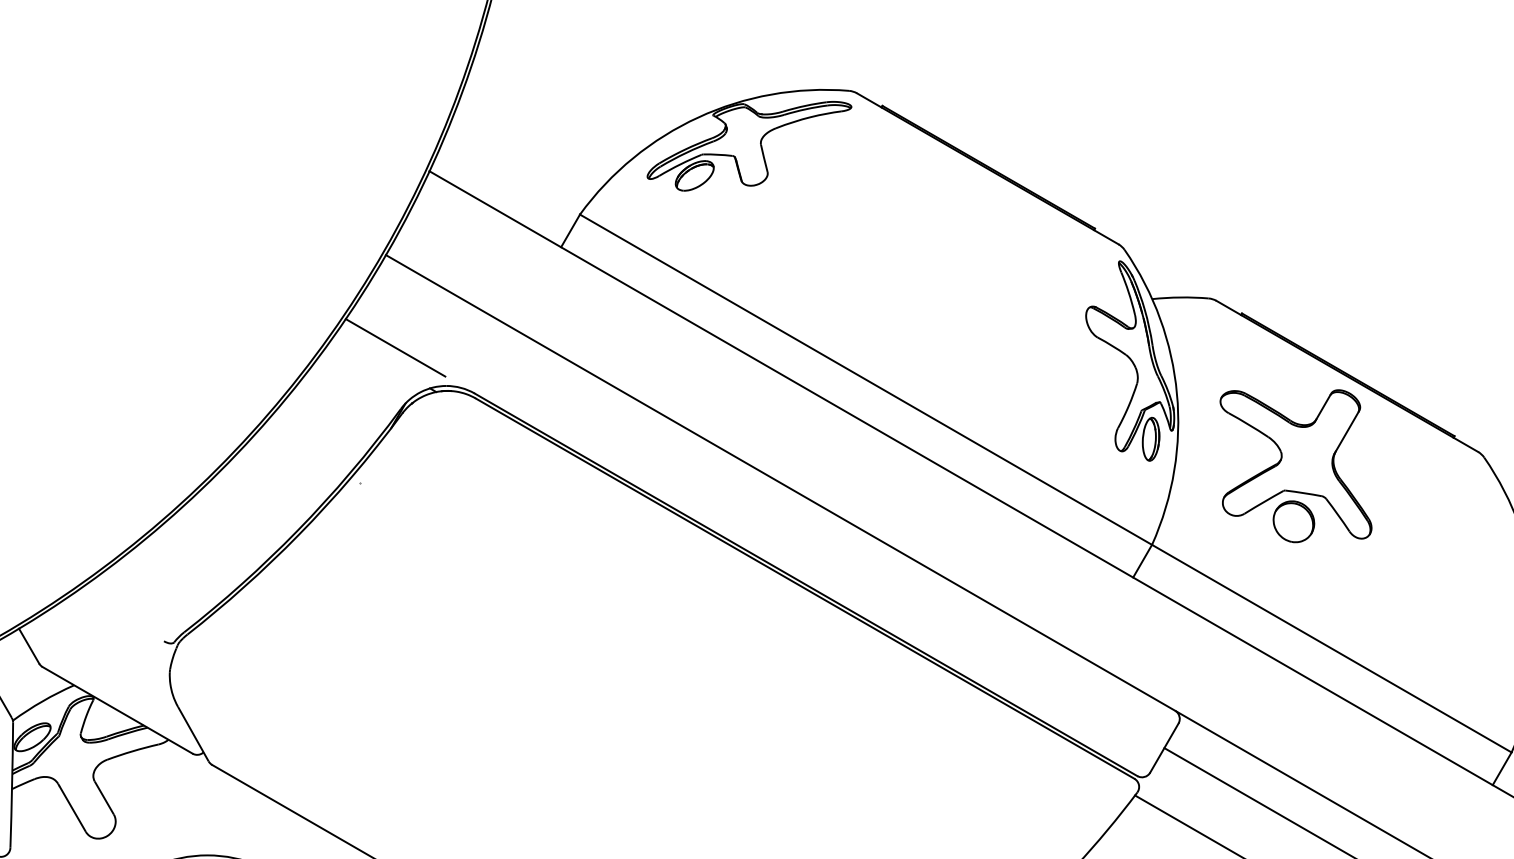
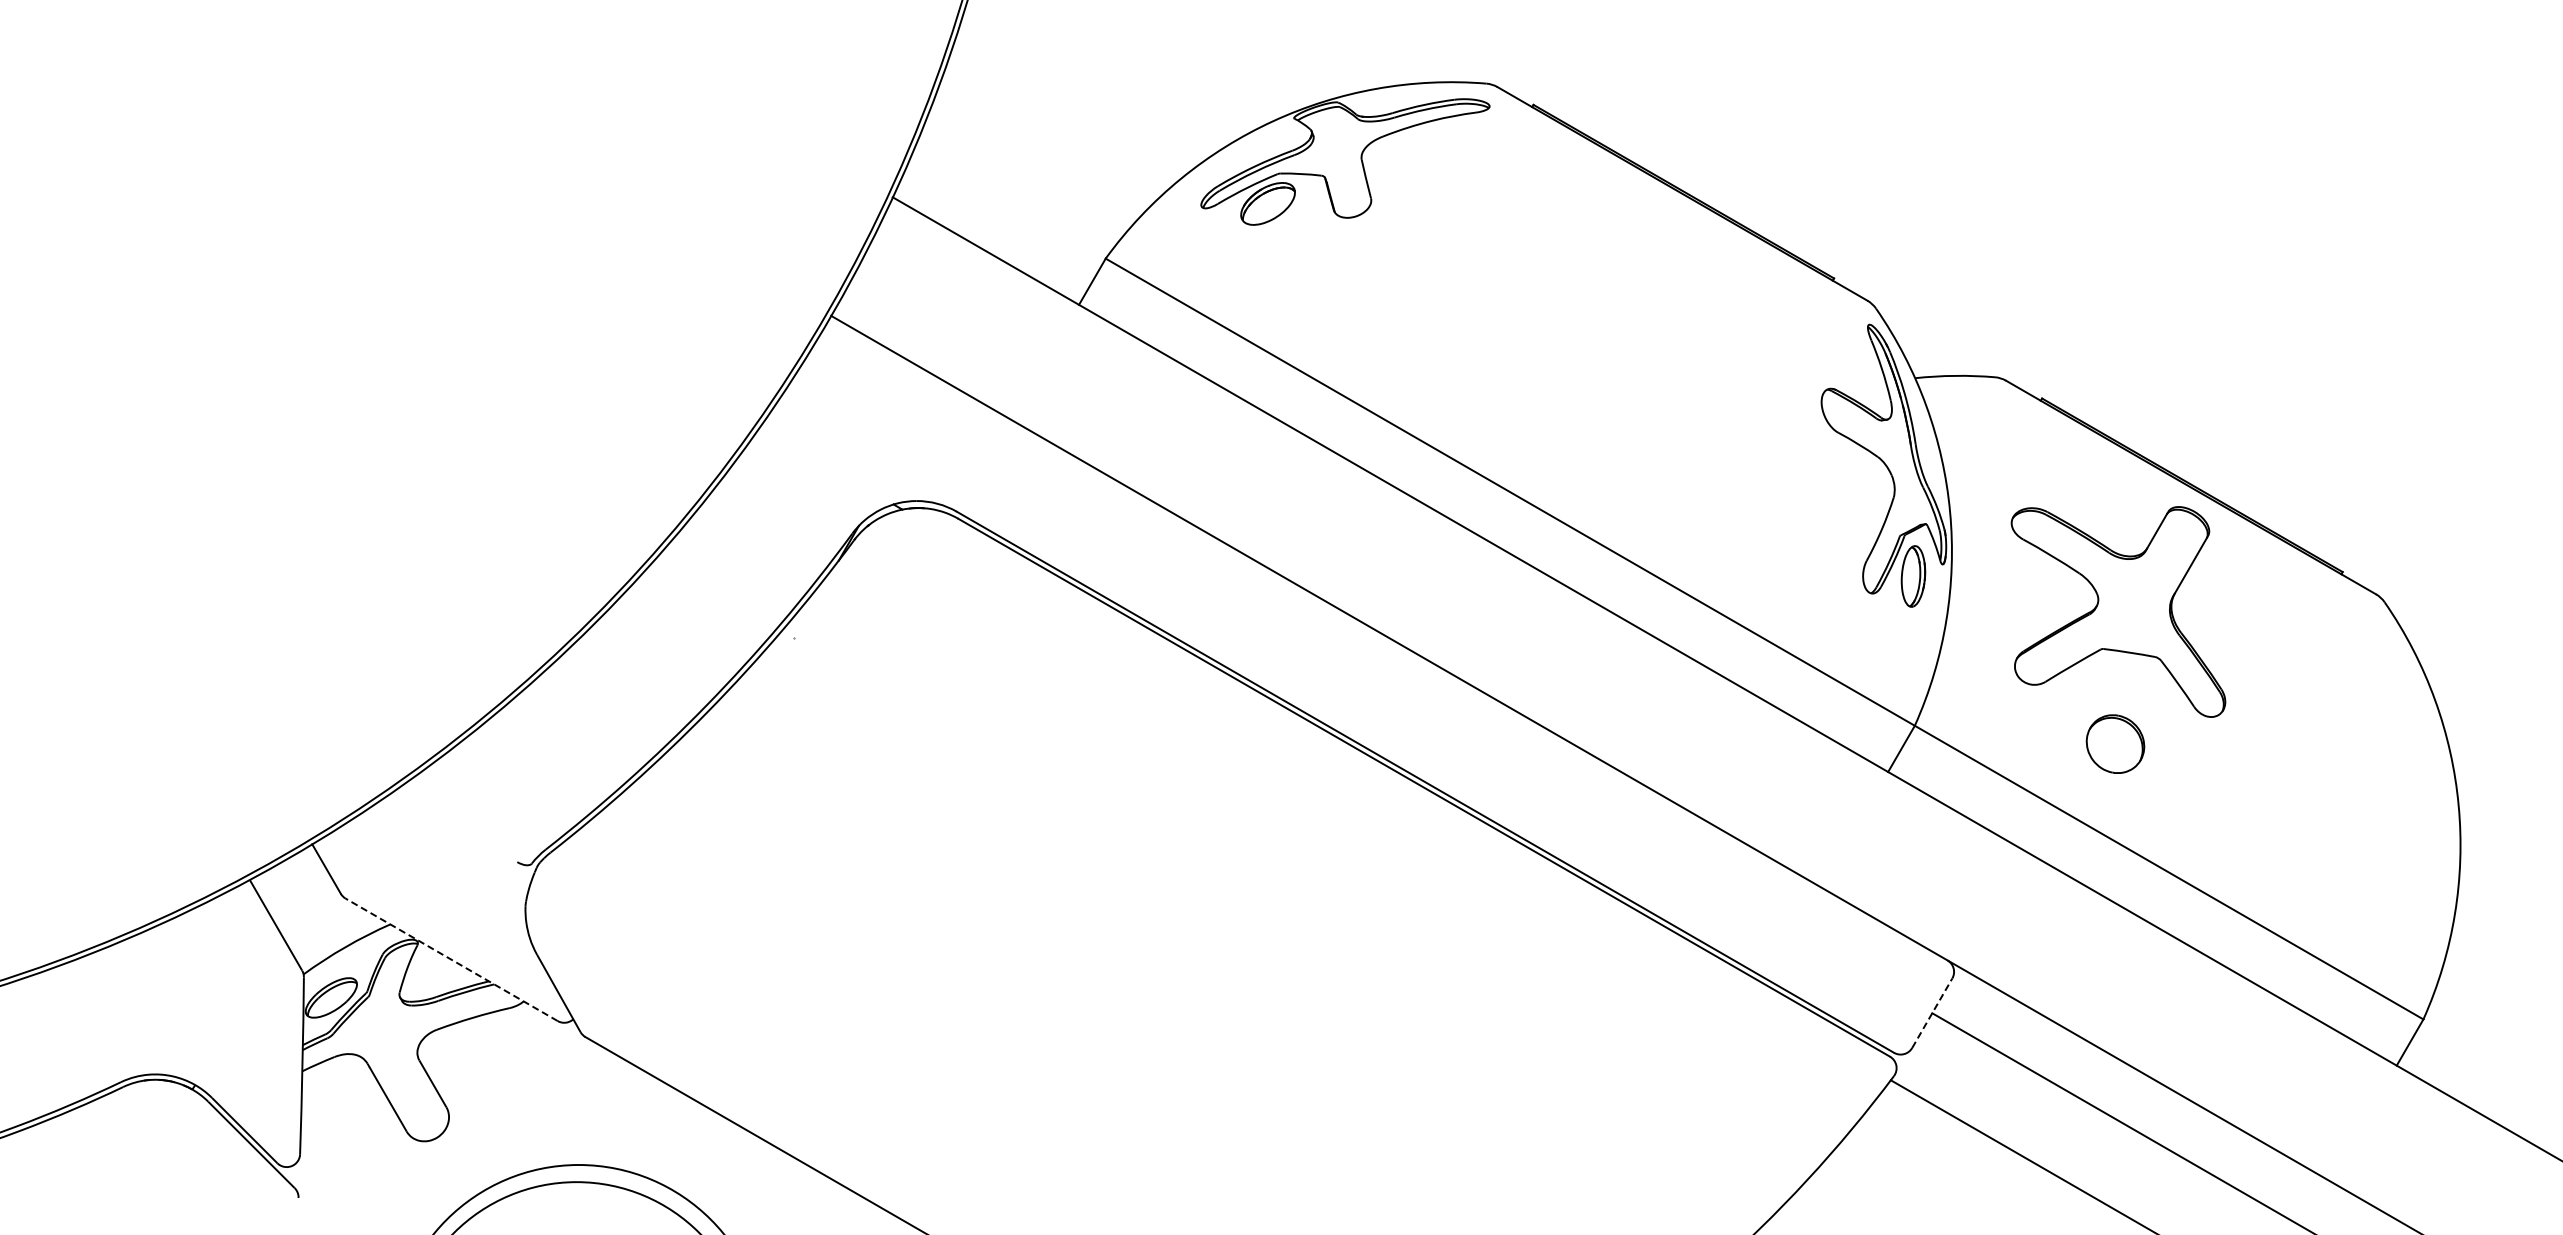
line: (395, 347) -> (844, 446), removed
part: (1293, 521) -> (2115, 743), moved
line: (117, 710) -> (451, 959), solid -> dashed
line: (1164, 747) -> (1932, 1012), solid -> dashed

